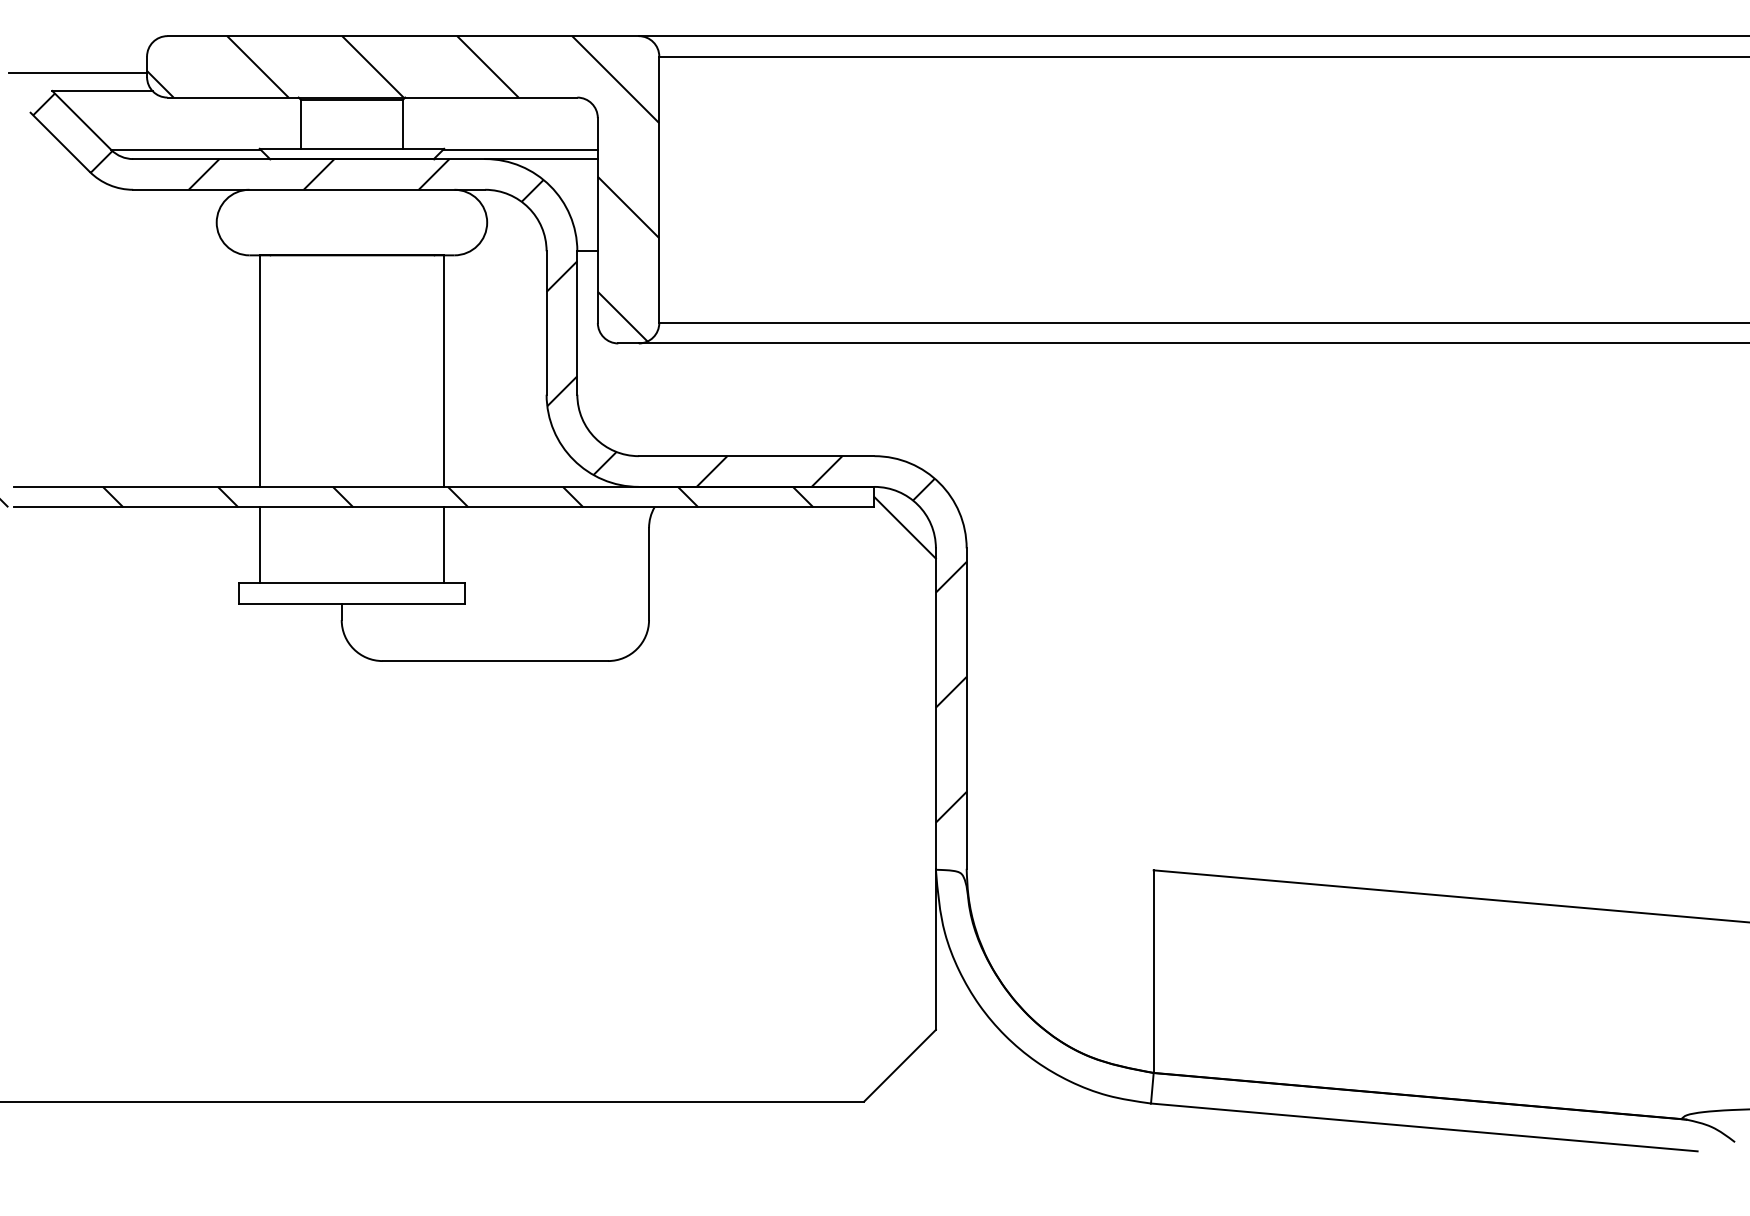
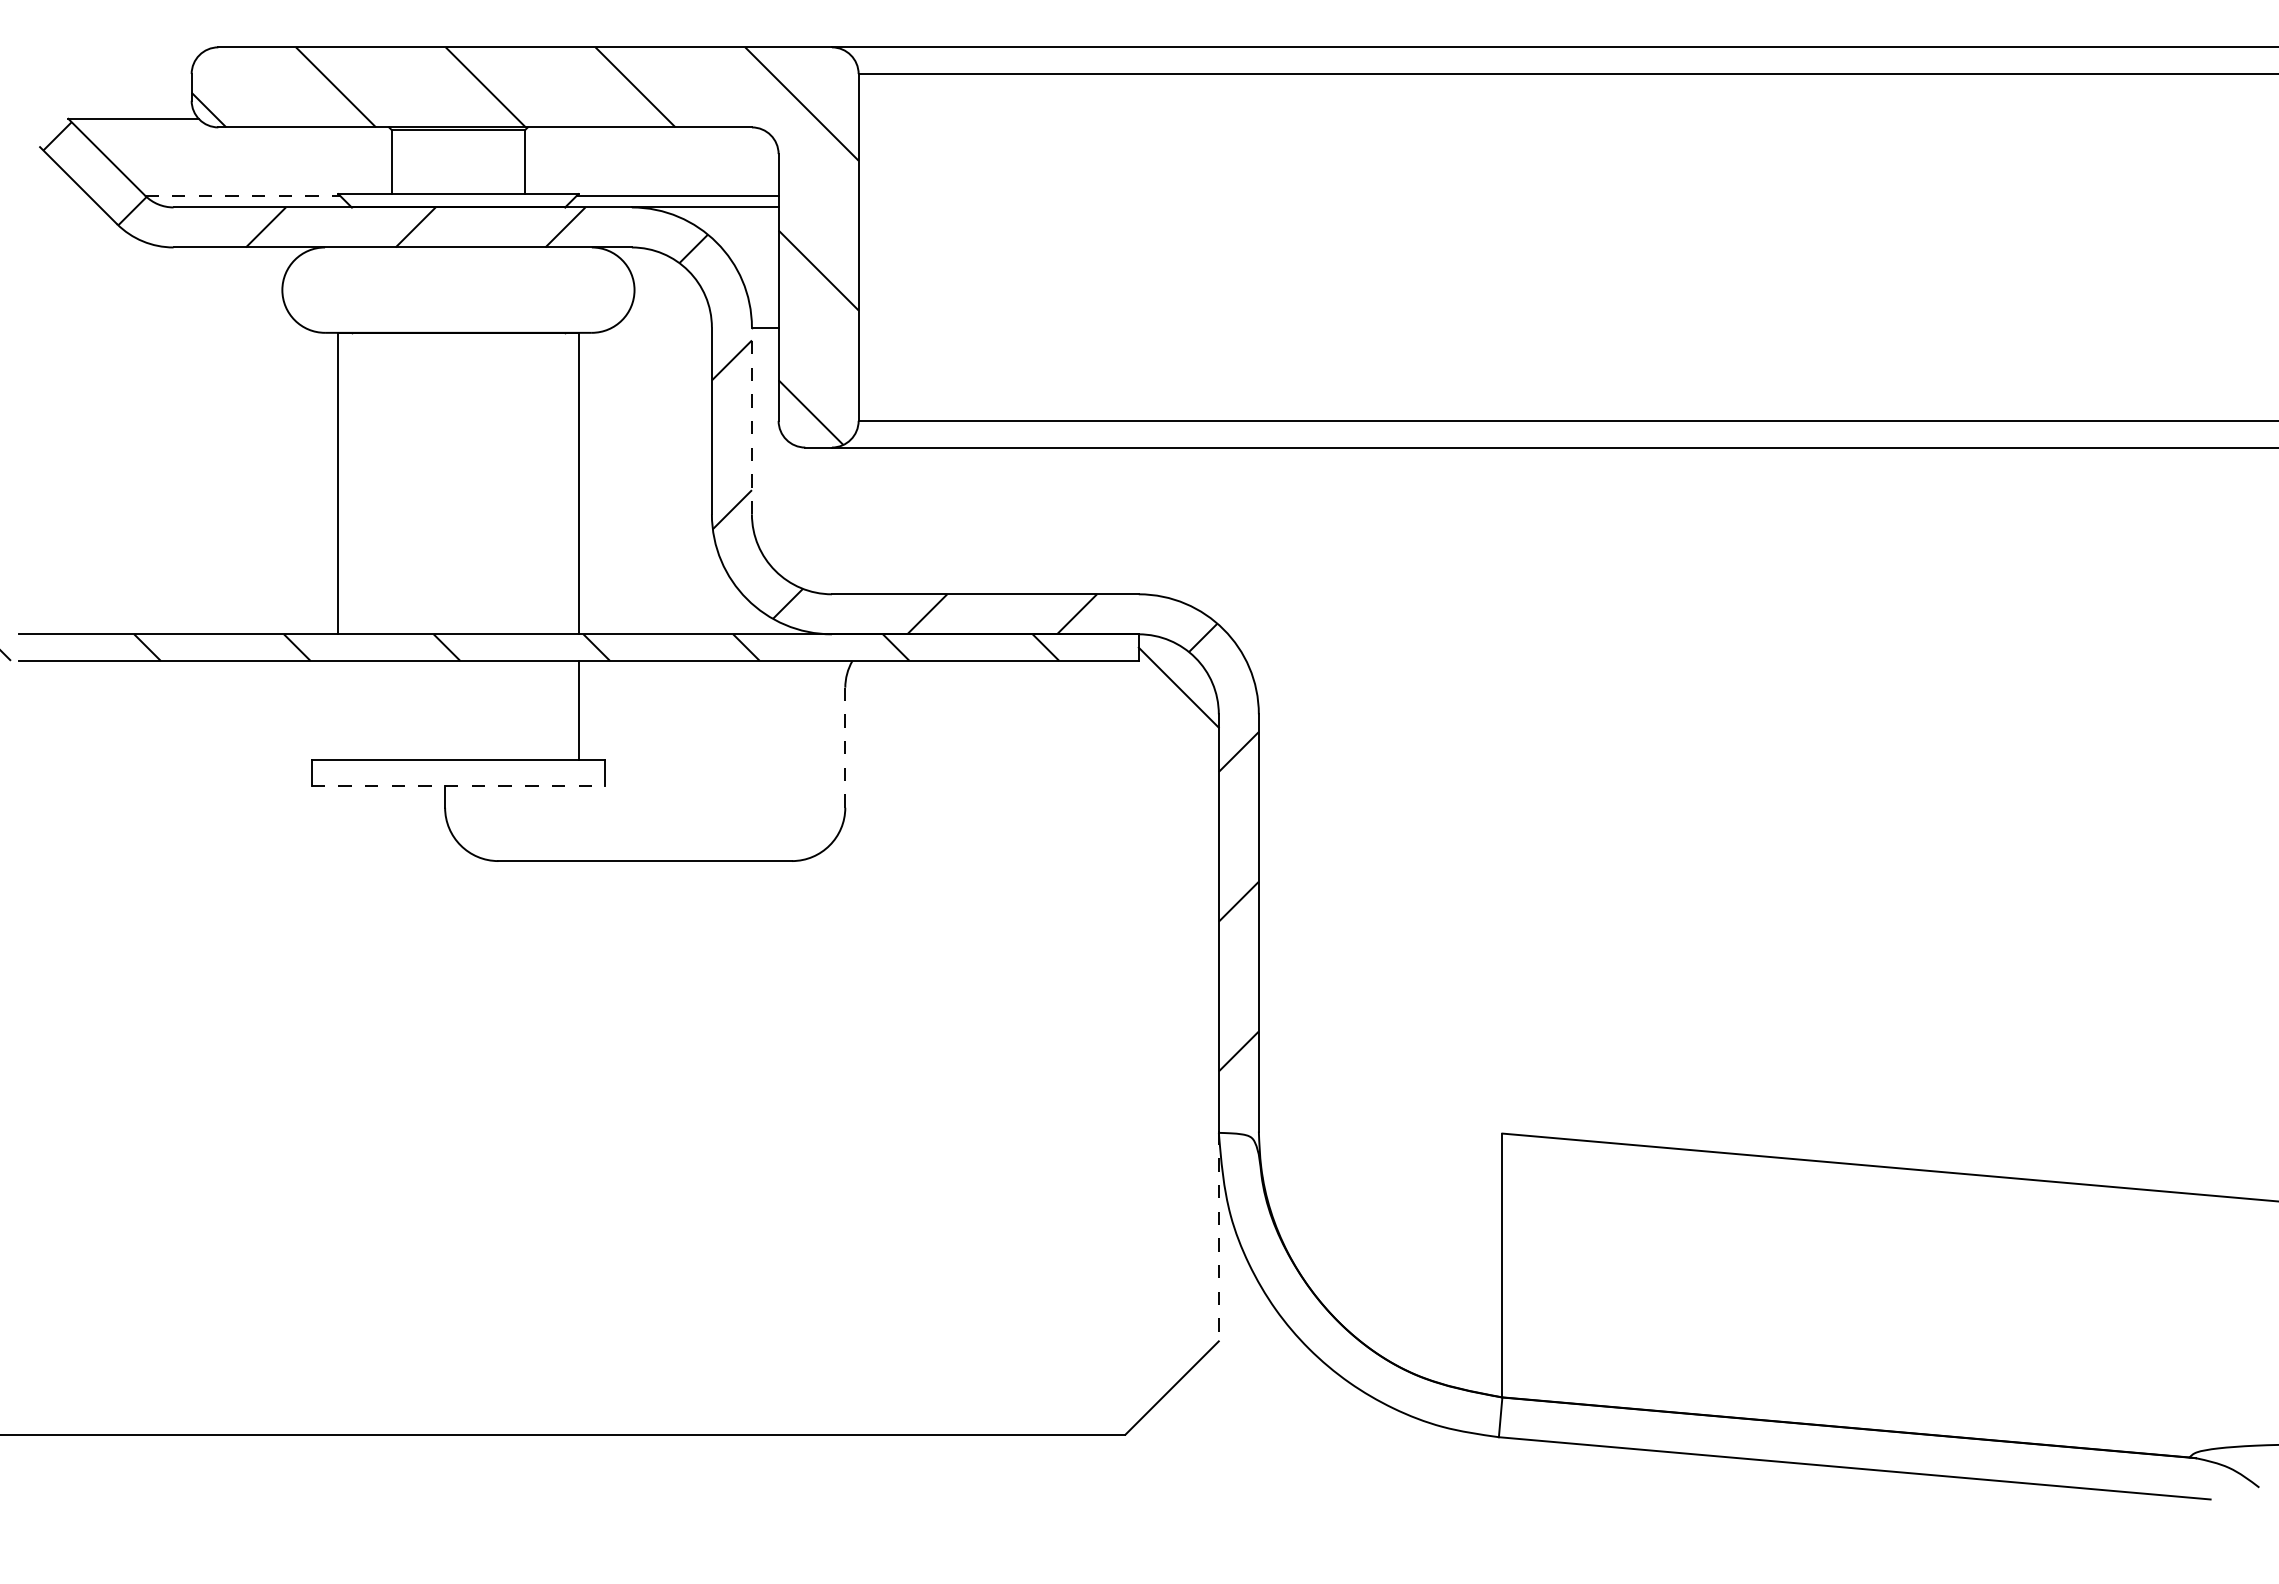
line: (77, 73) -> (101, 95), removed
line: (186, 149) -> (243, 195), solid -> dashed
line: (577, 322) -> (751, 420), solid -> dashed
line: (259, 545) -> (338, 710), removed
line: (649, 573) -> (845, 747), solid -> dashed
line: (351, 603) -> (458, 786), solid -> dashed
line: (935, 949) -> (1218, 1236), solid -> dashed

